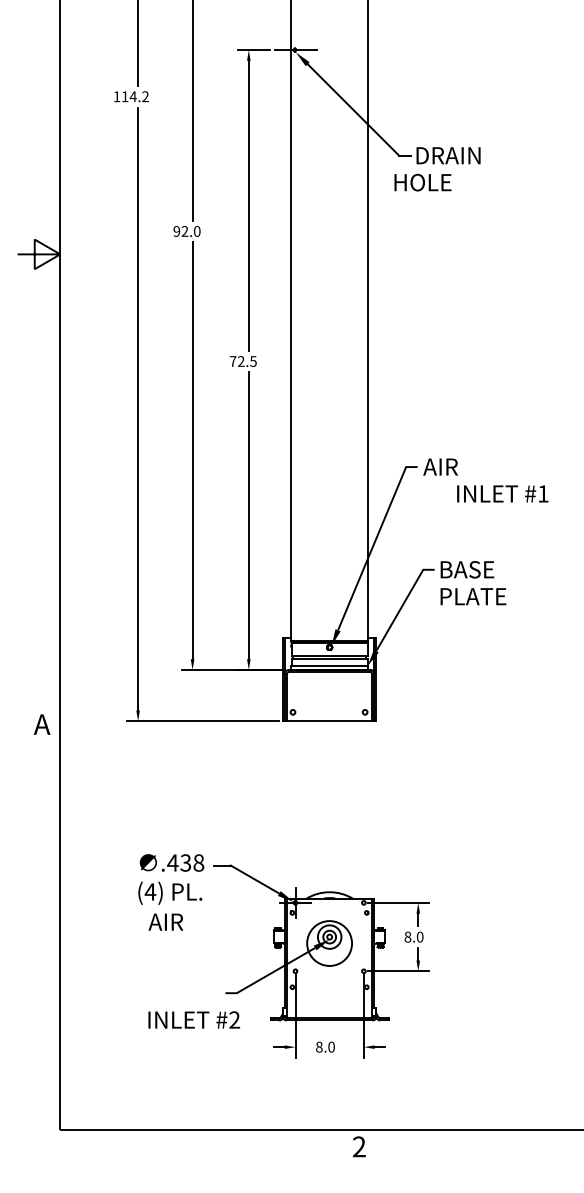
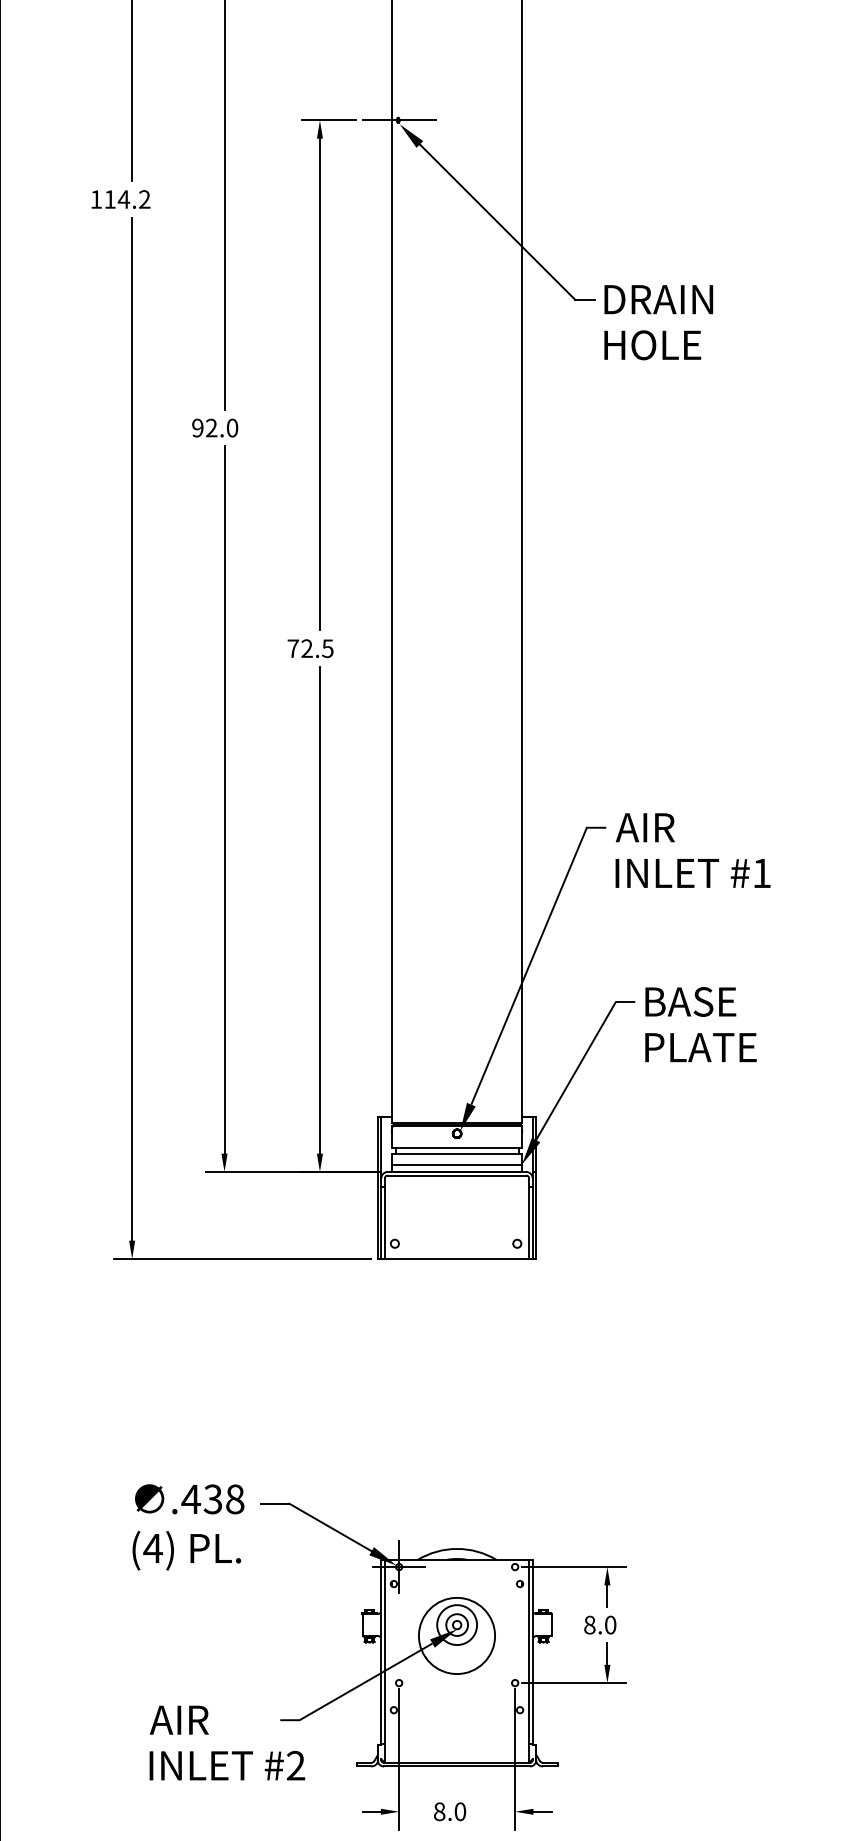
text: (422, 182) -> (651, 345), moved
text: (502, 493) -> (692, 872), moved
text: (165, 921) -> (178, 1719), moved

